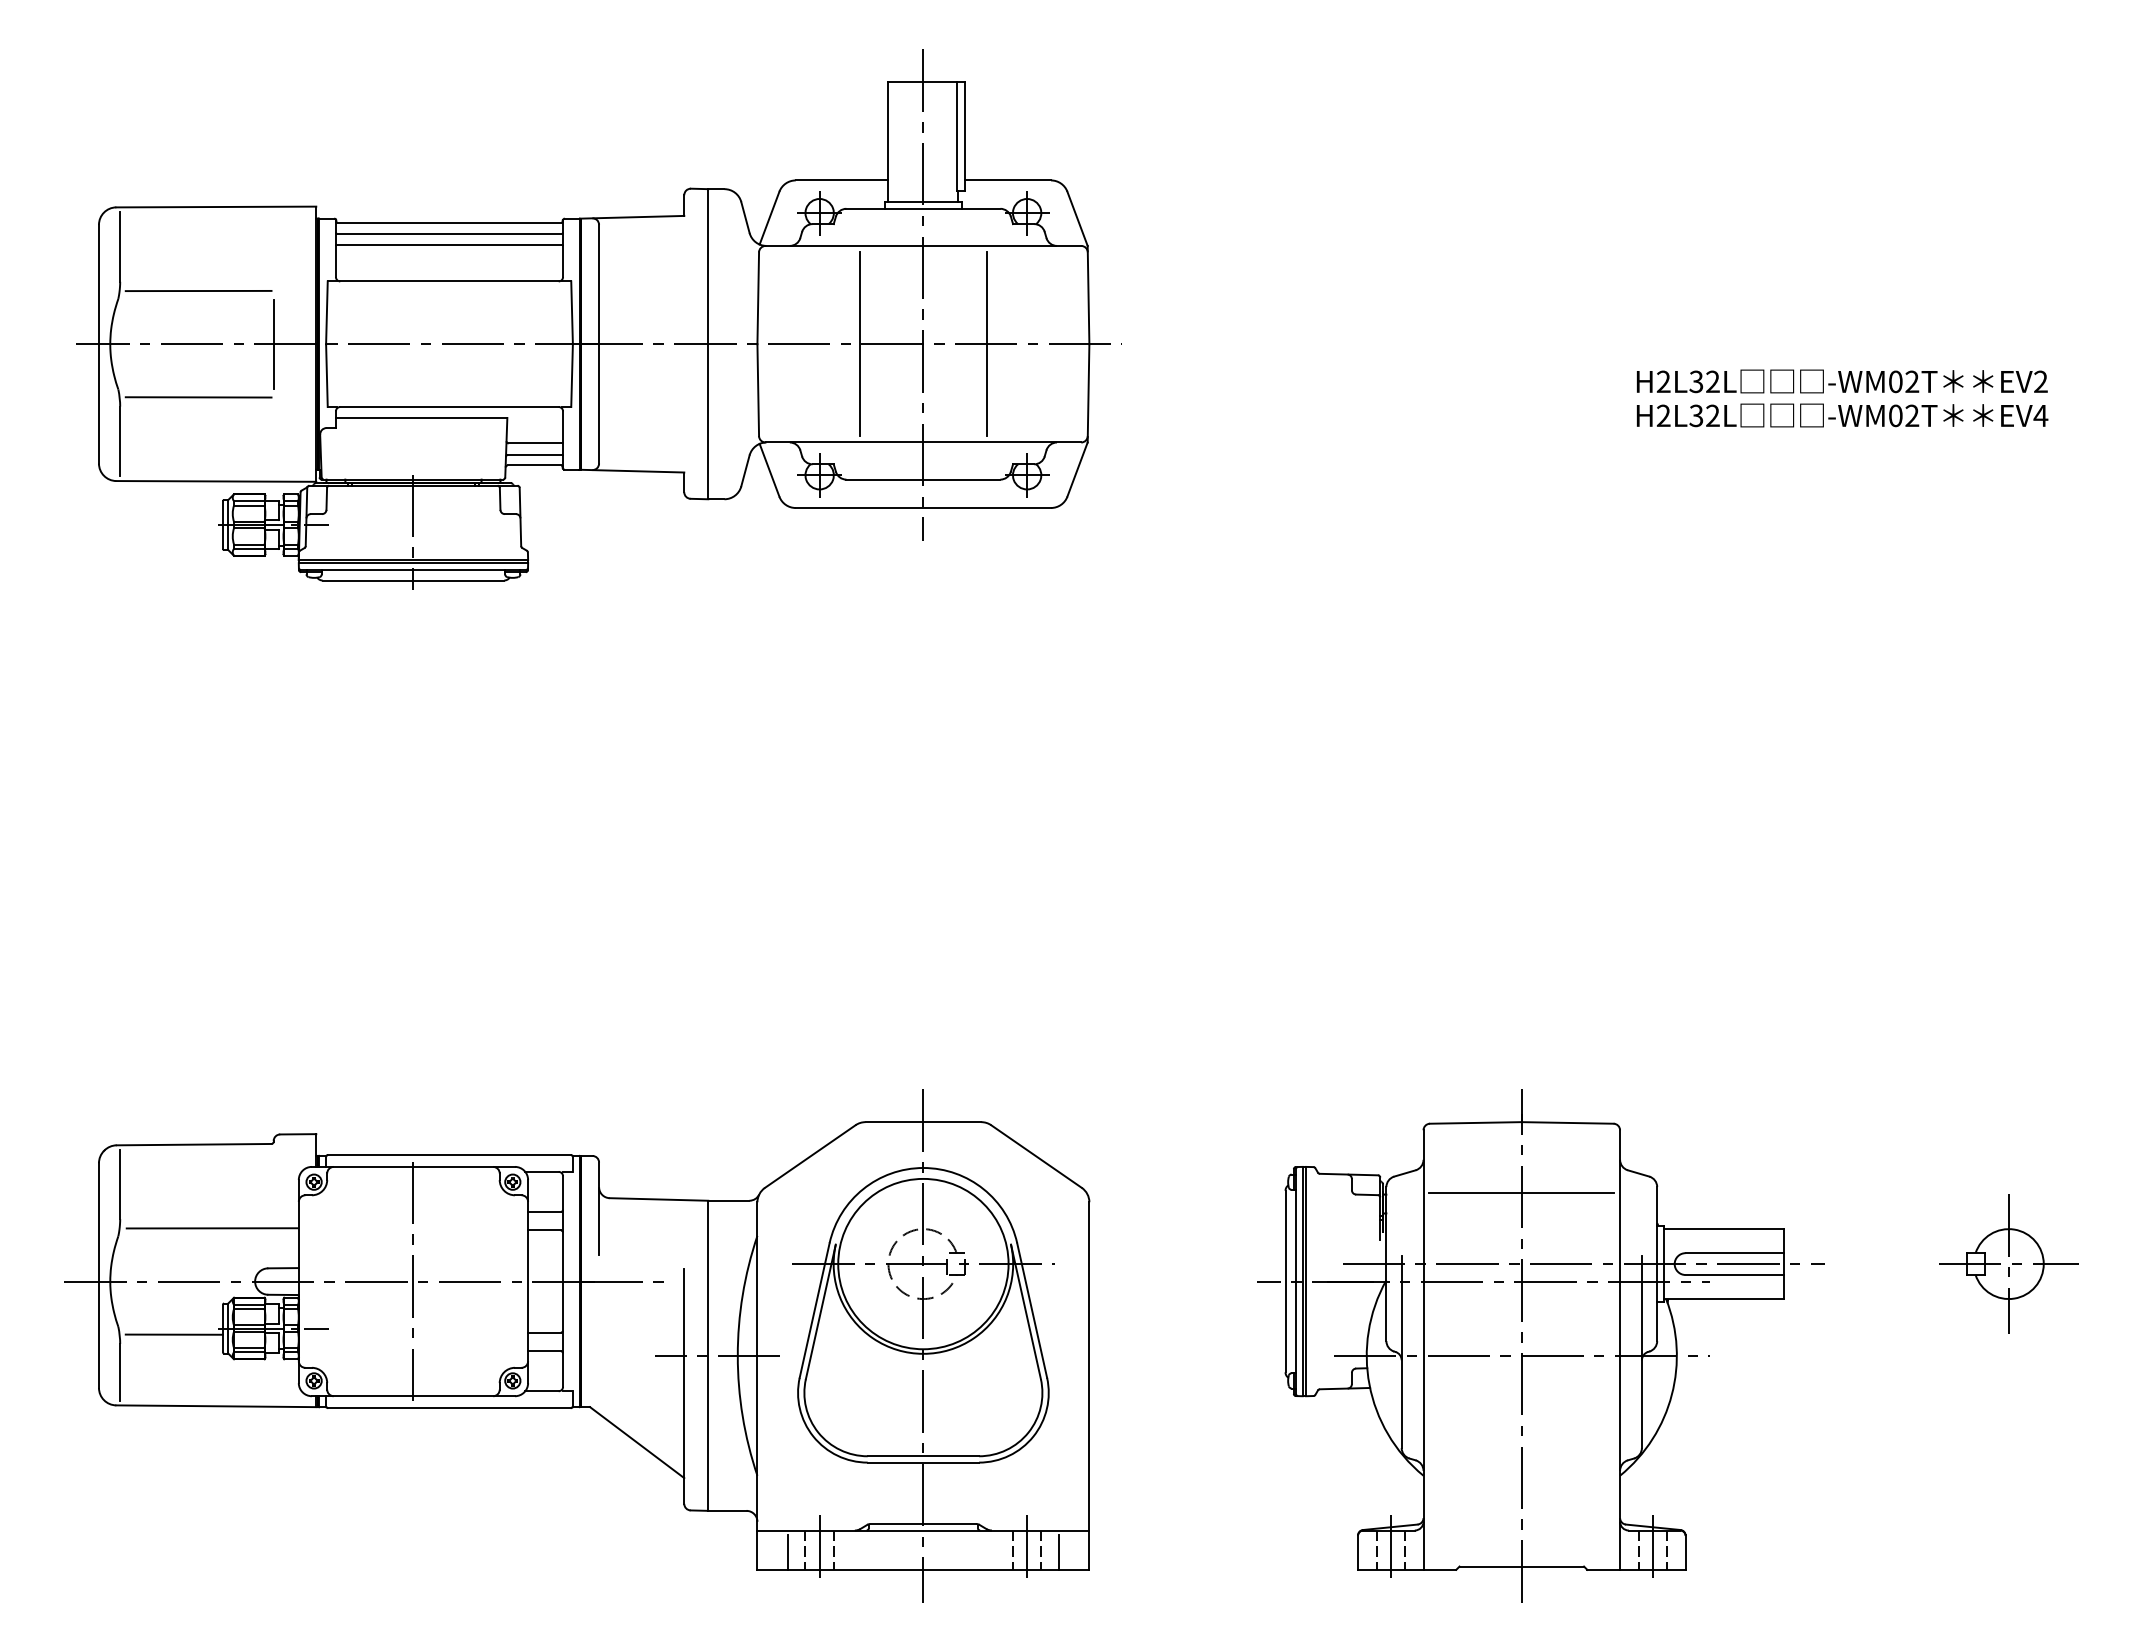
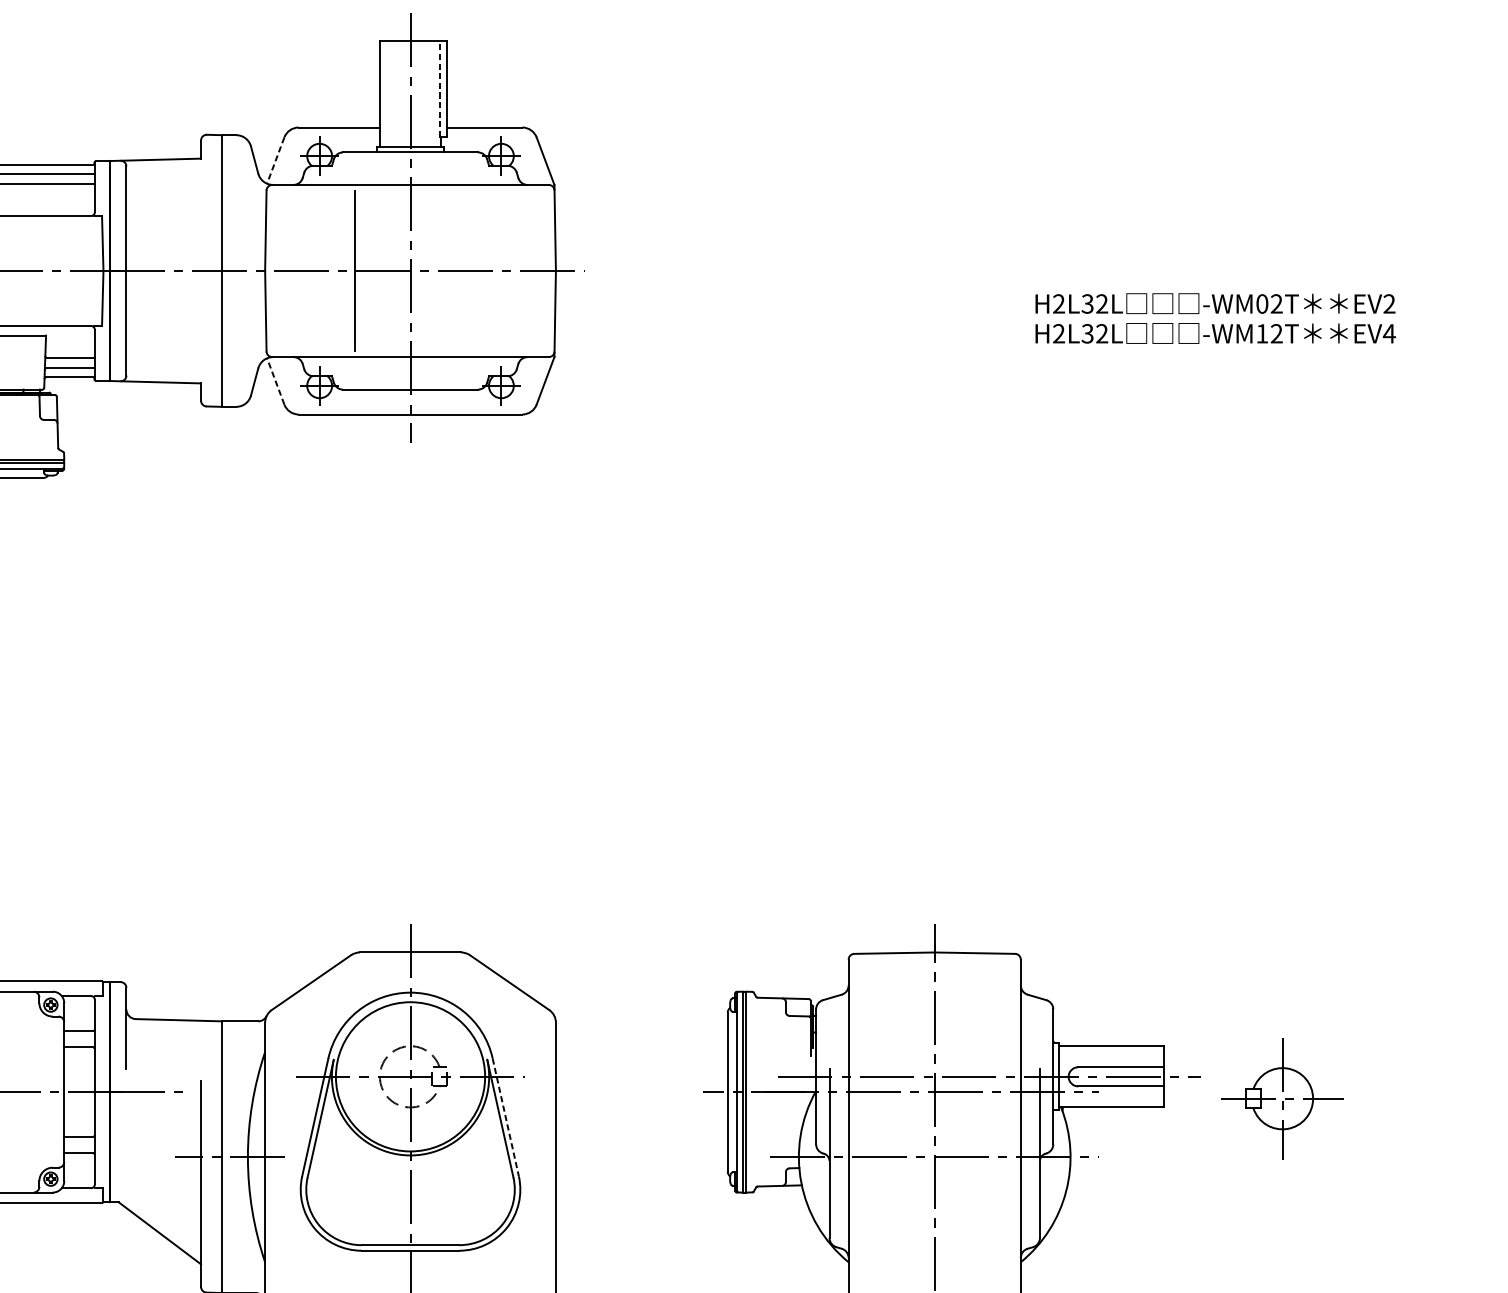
line: (956, 136) -> (439, 89), solid -> dashed
line: (769, 218) -> (275, 160), solid -> dashed
line: (986, 343) -> (465, 270), removed
text: (1895, 415) -> (1262, 333), -WM02T -> -WM12T
line: (769, 469) -> (275, 380), solid -> dashed
line: (1521, 1193) -> (934, 1014), removed
part: (2008, 1263) -> (1282, 1098), moved
line: (1032, 1310) -> (506, 1117), solid -> dashed

